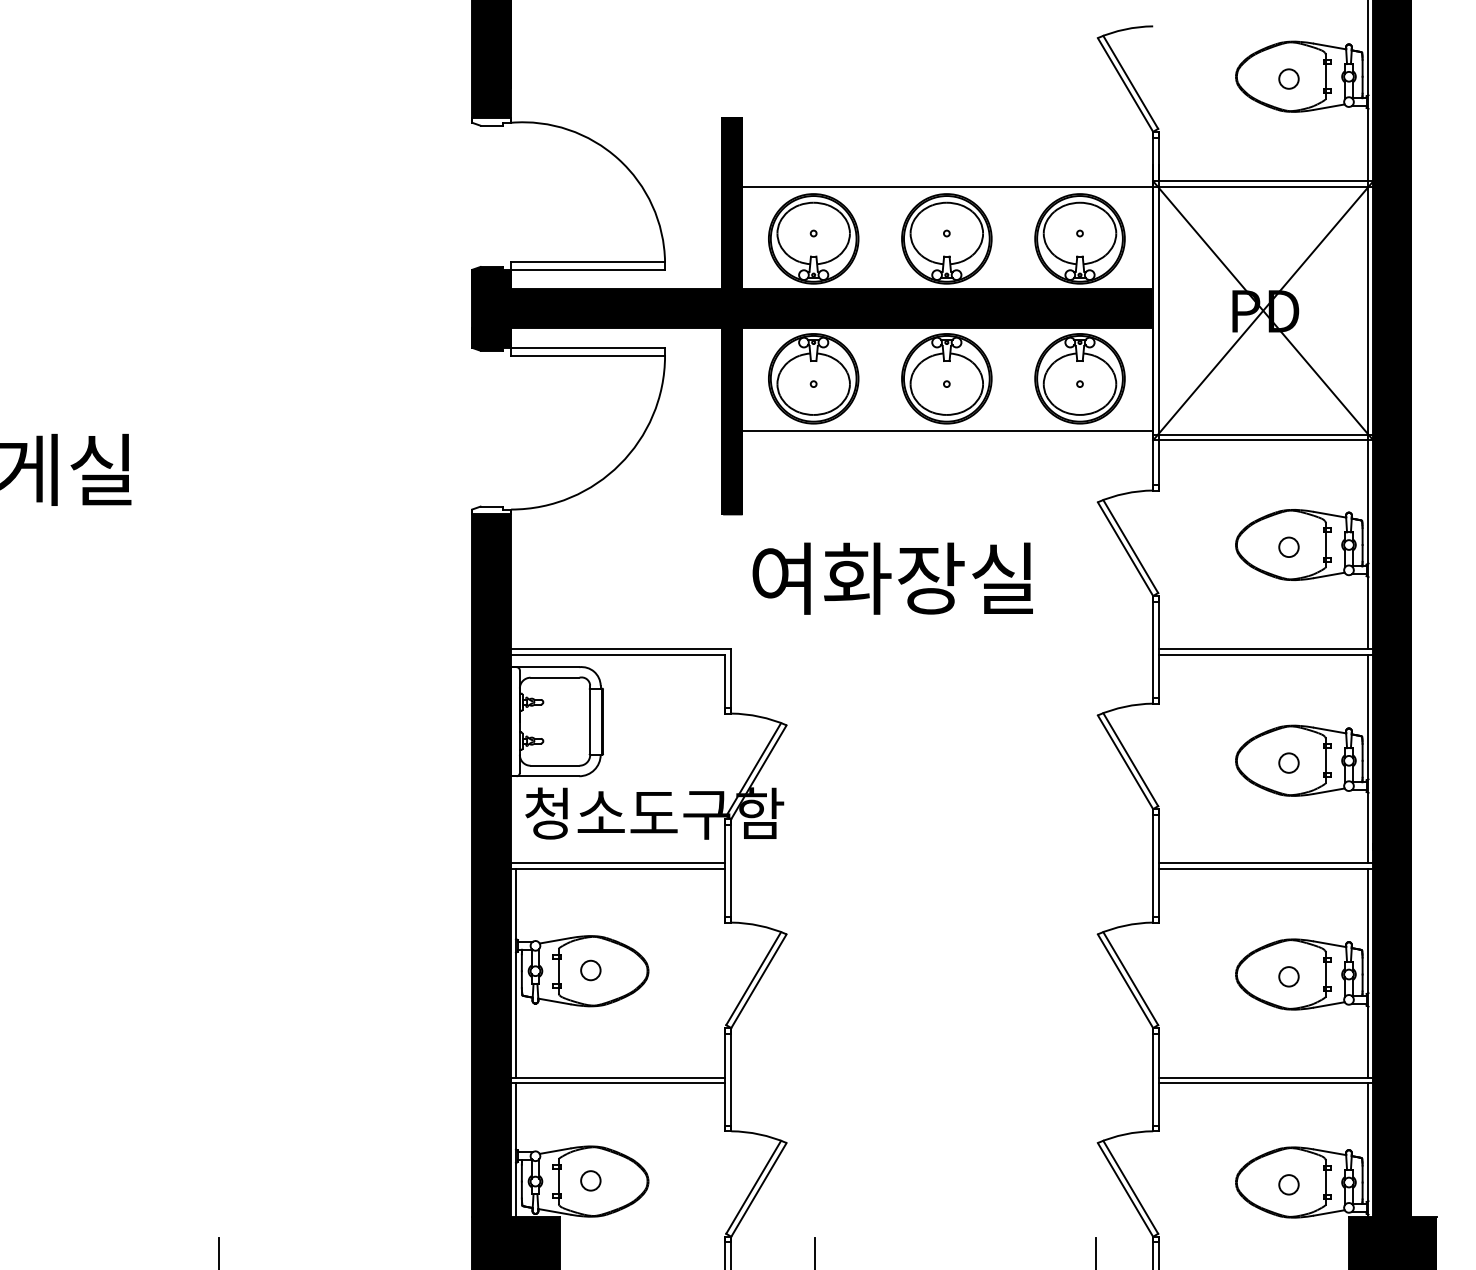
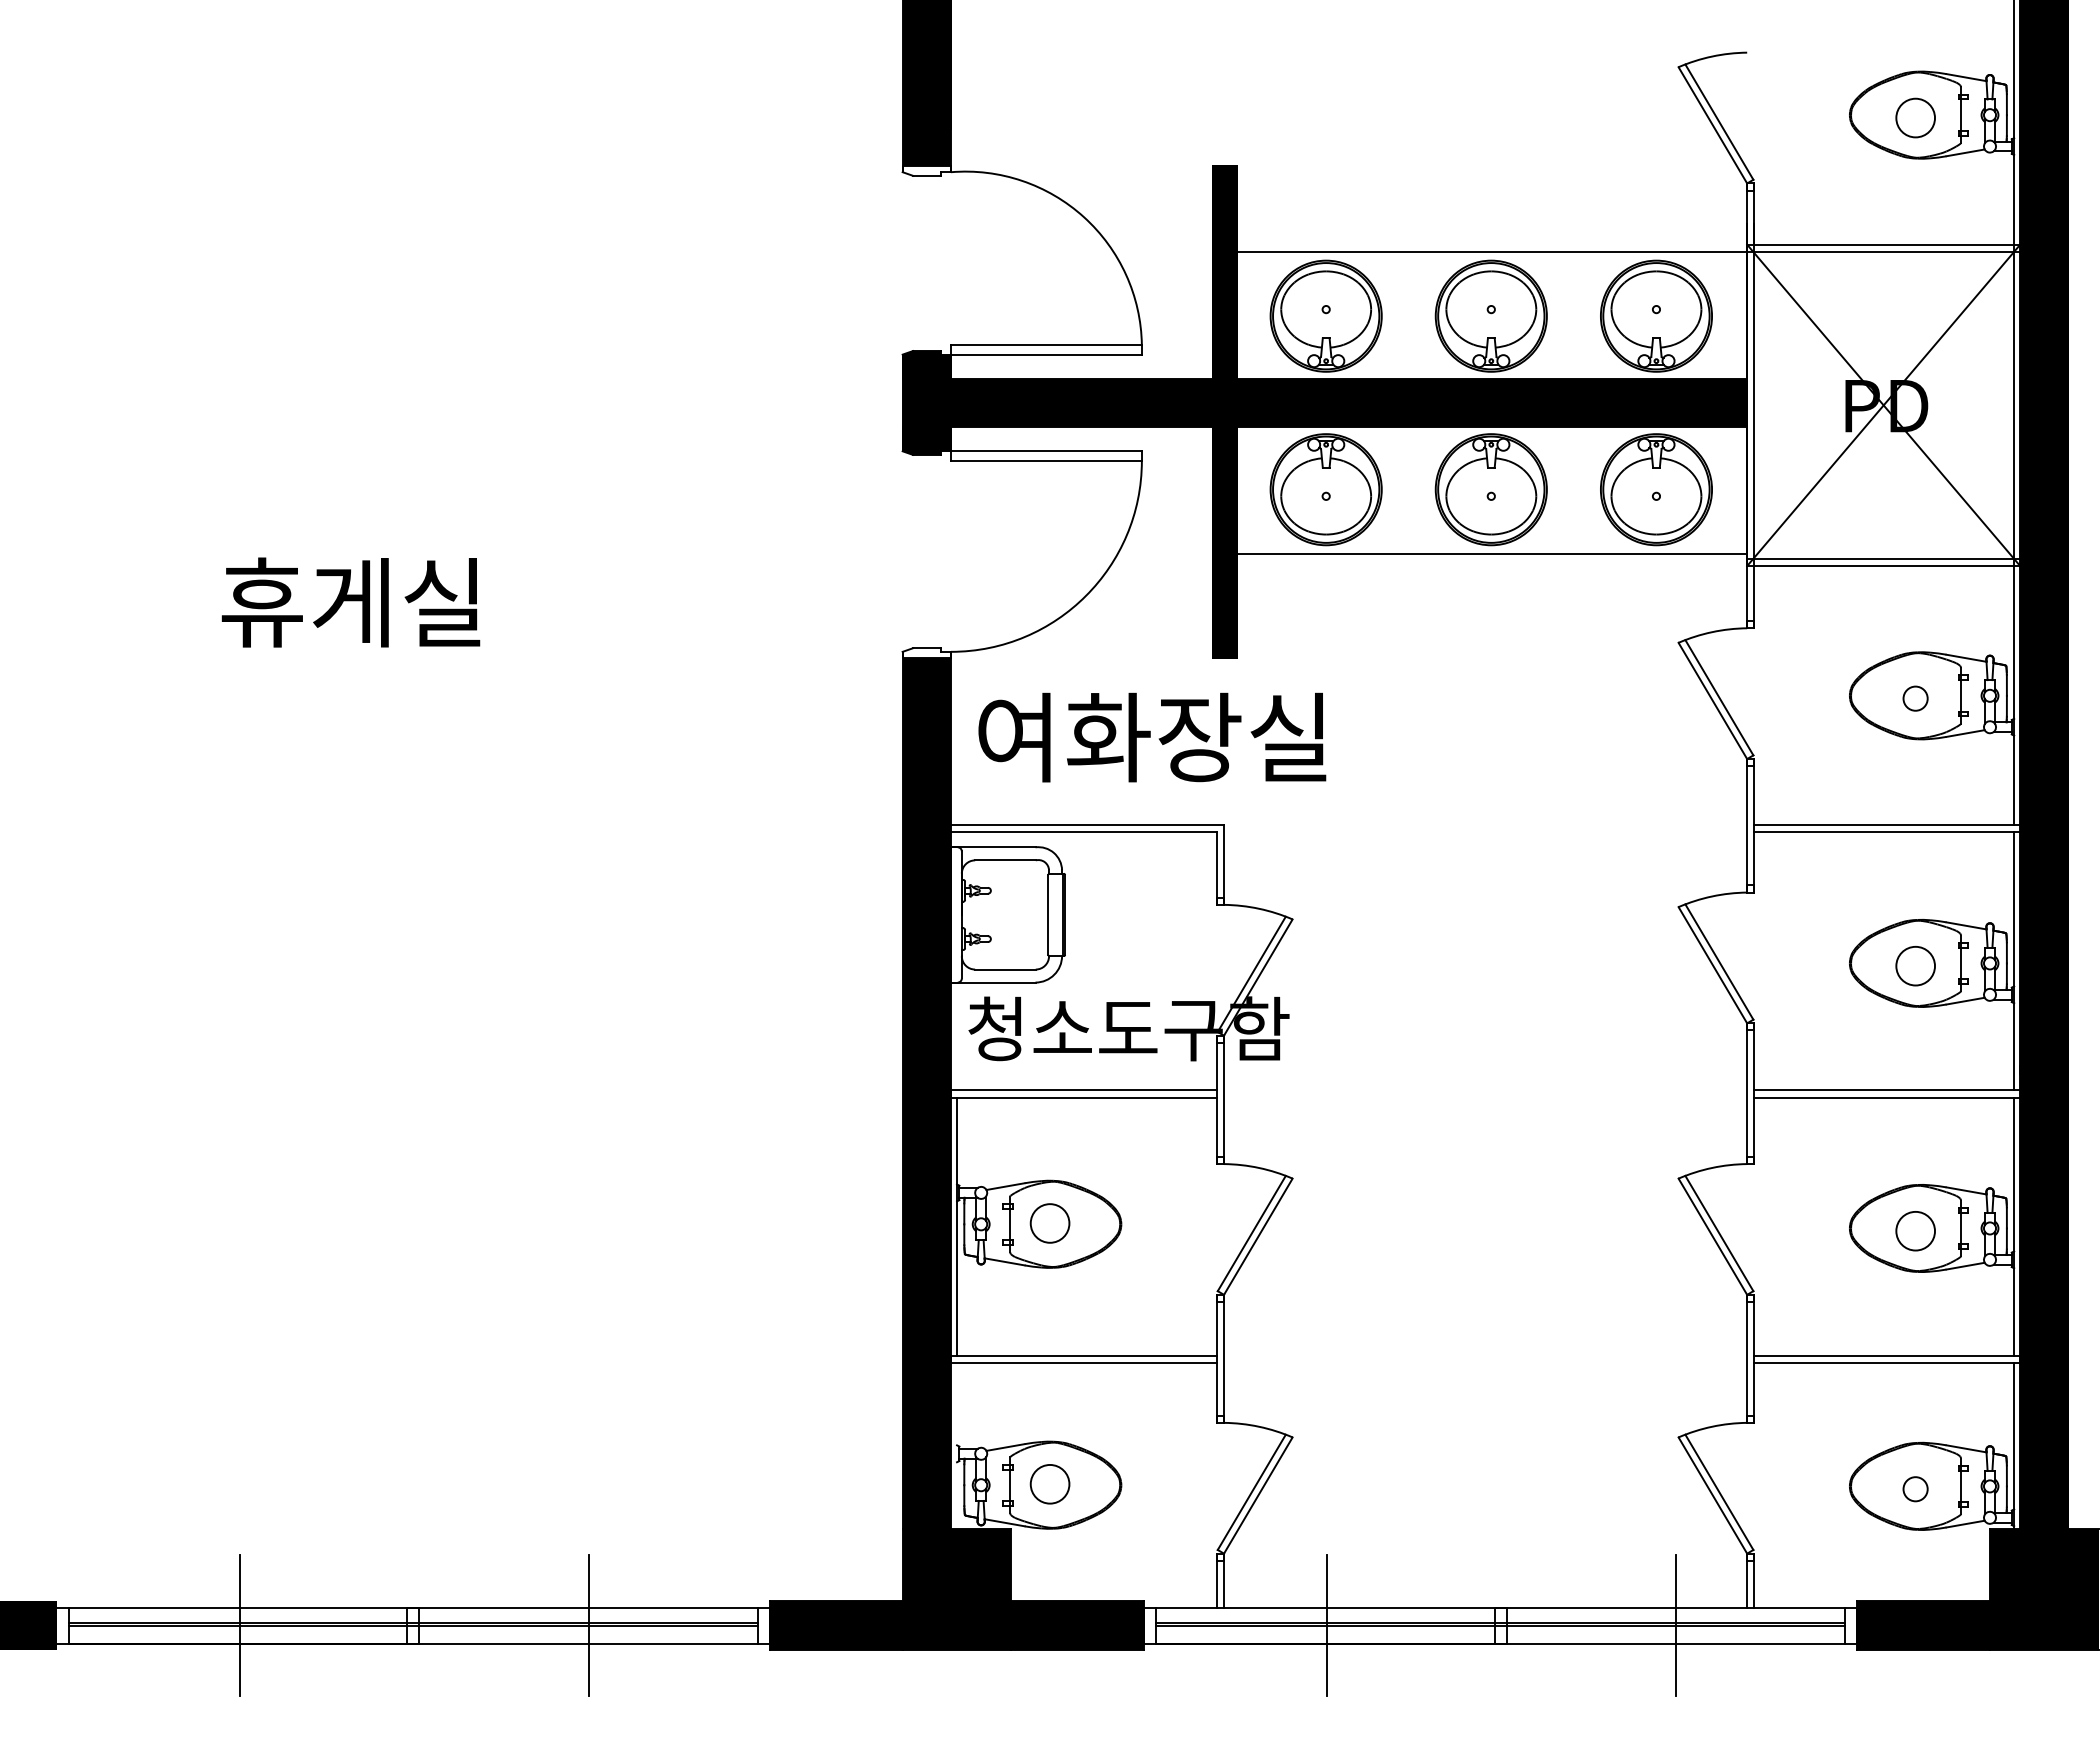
circle: (1288, 78) -> (1915, 117), size x1.6
text: (892, 578) -> (1152, 737), moved
circle: (1288, 763) -> (1915, 966), size x1.6
circle: (590, 970) -> (1049, 1223), size x1.6
circle: (1288, 976) -> (1915, 1231), size x1.6
line: (516, 1149) -> (957, 1445), removed
circle: (590, 1181) -> (1049, 1484), size x1.6

